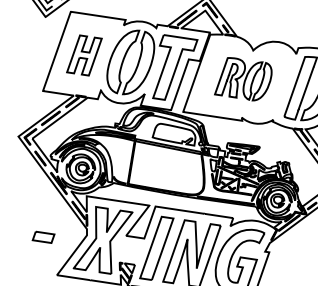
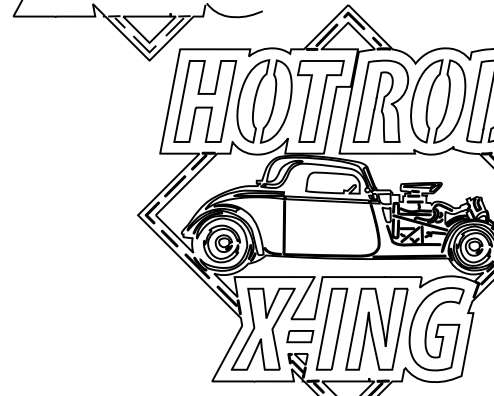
part: (84, 55) -> (205, 101), size x1.67
part: (244, 79) -> (409, 101), size x1.67
part: (43, 237) -> (300, 336), moved

